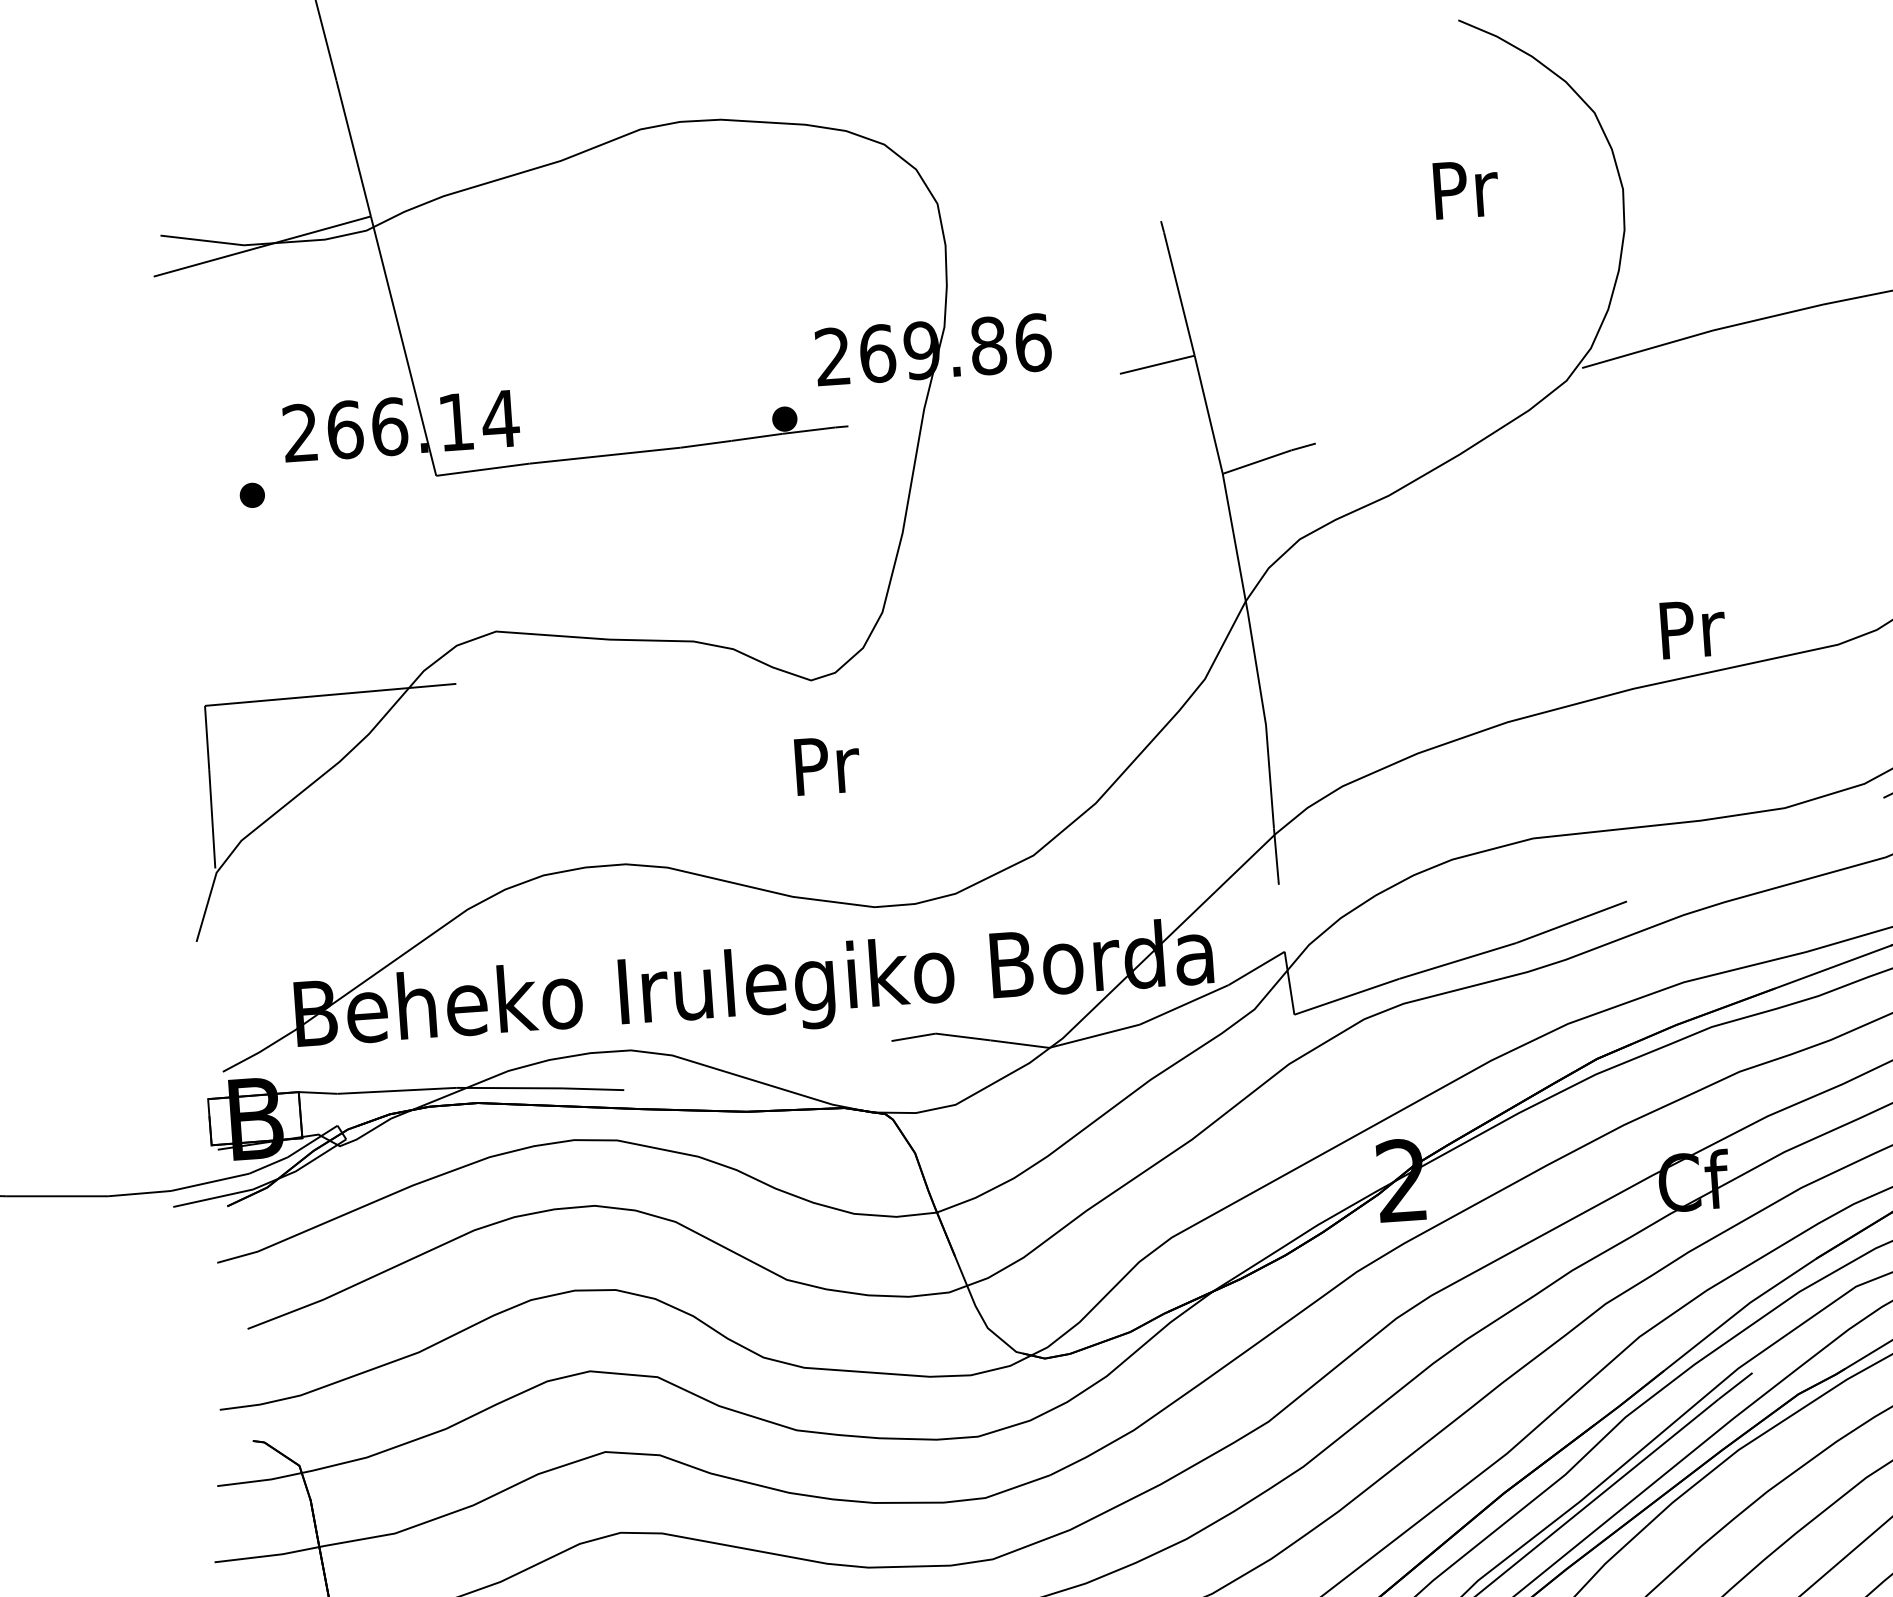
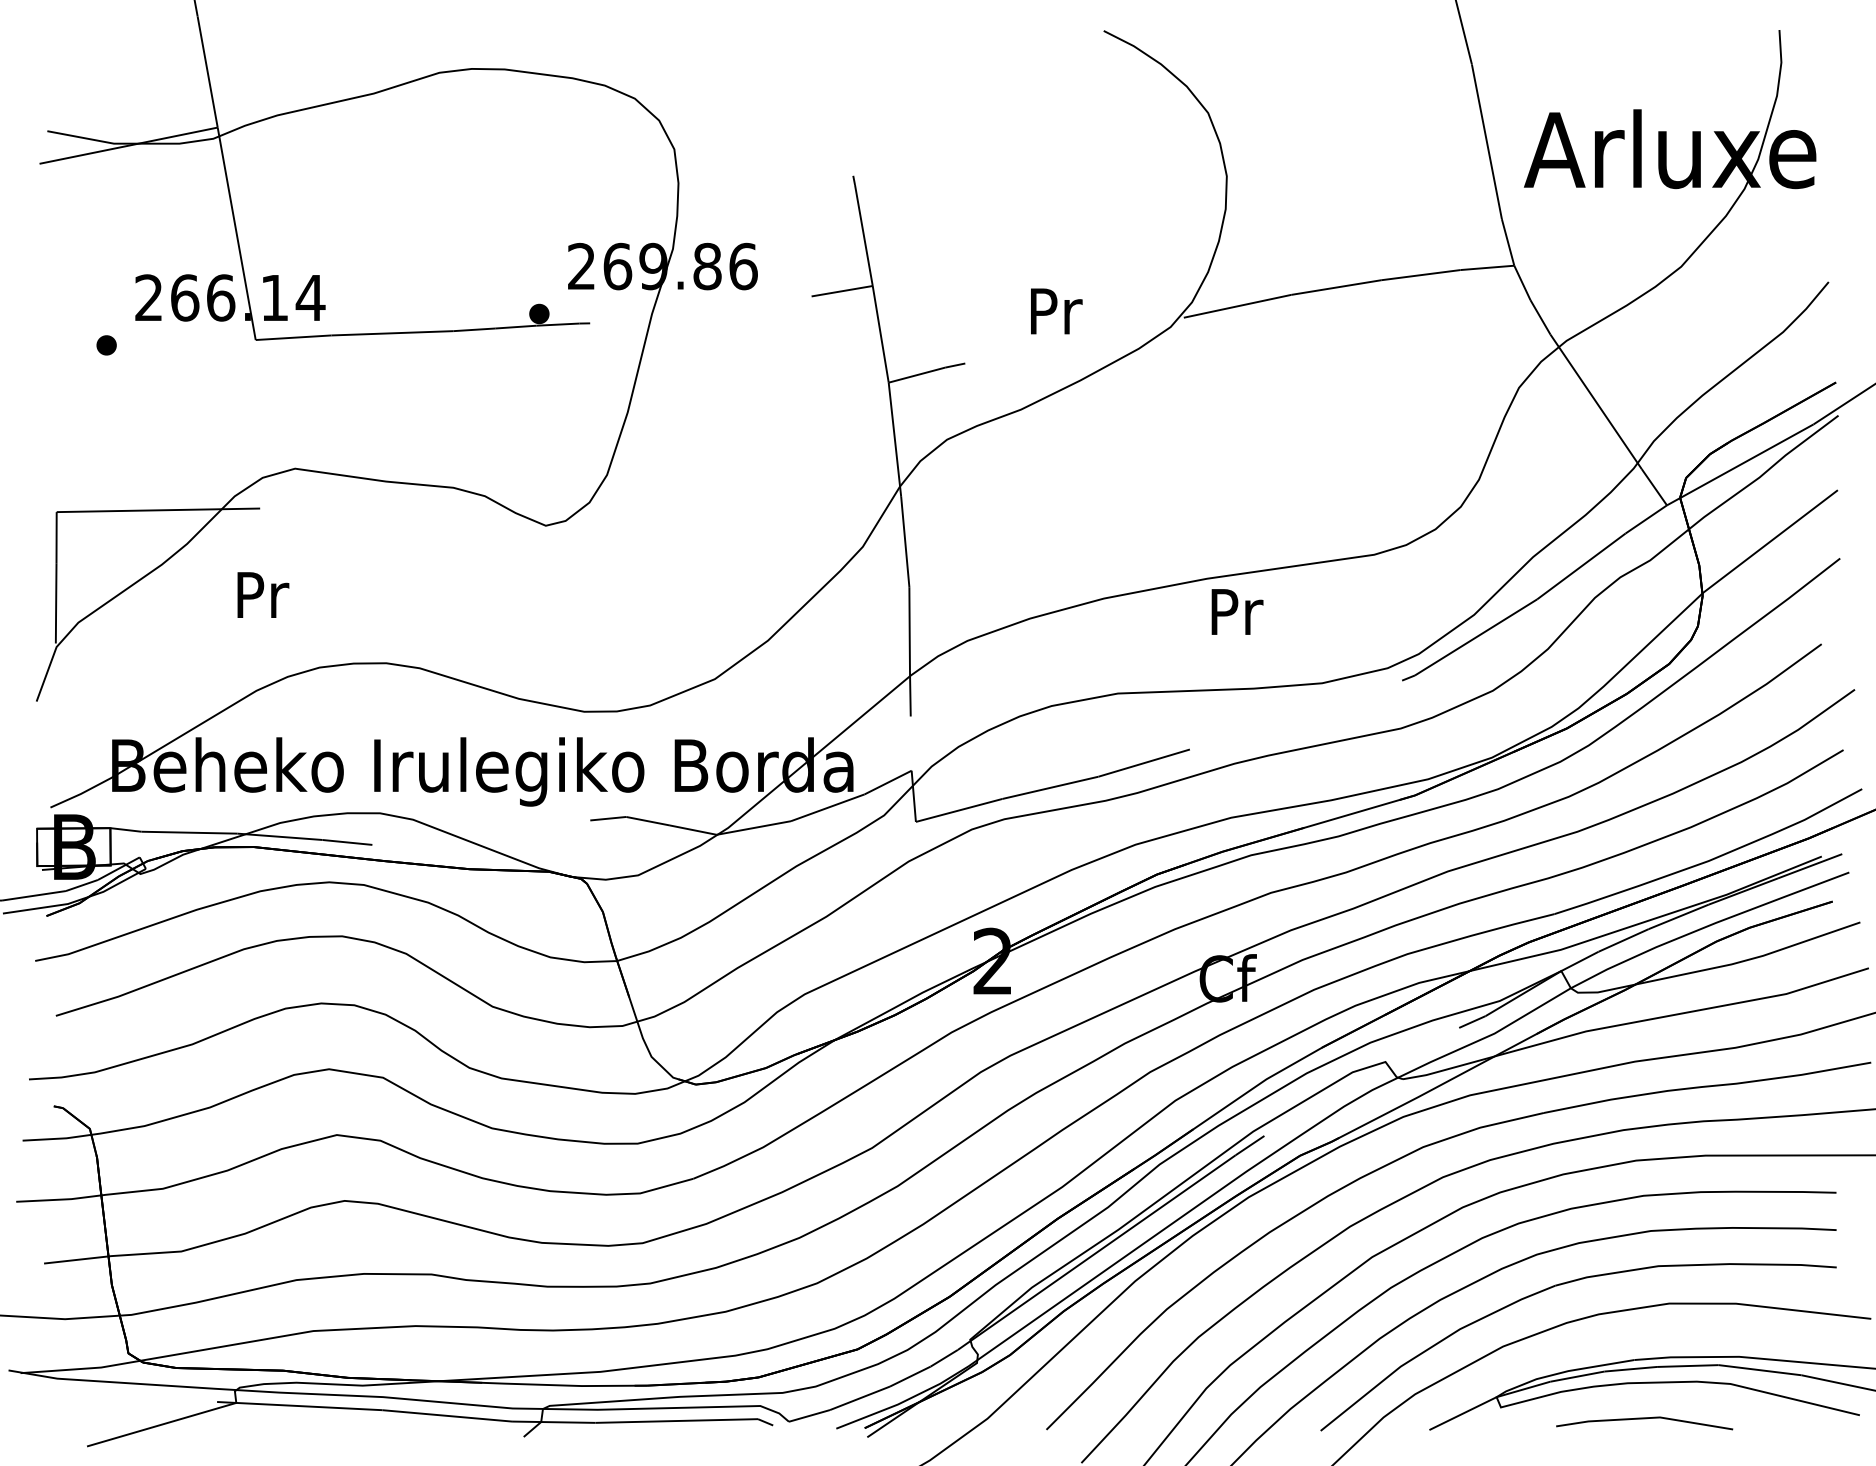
text: (1466, 189) -> (1056, 311), moved
text: (1693, 628) -> (1237, 611), moved
text: (827, 764) -> (263, 594), moved

